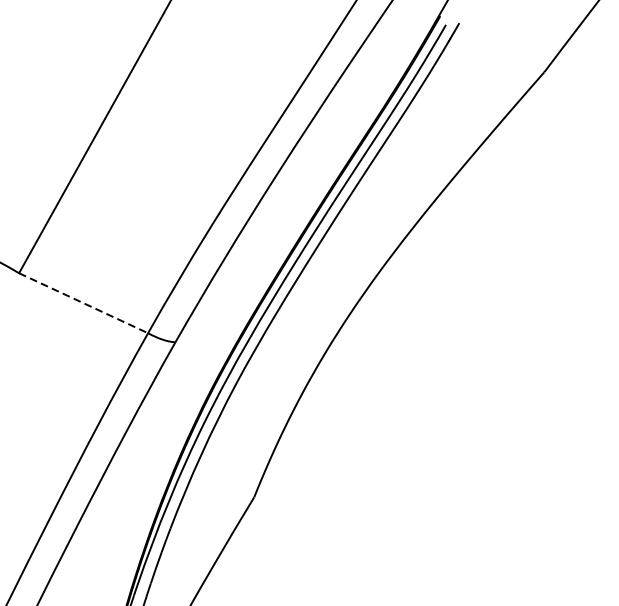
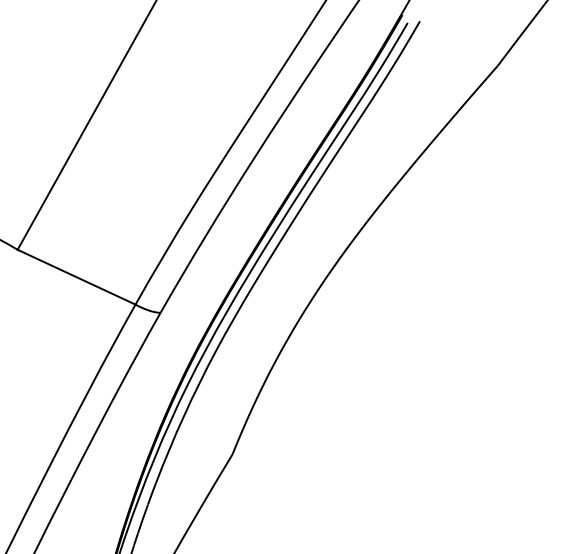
line: (84, 303) -> (77, 277), dashed -> solid

